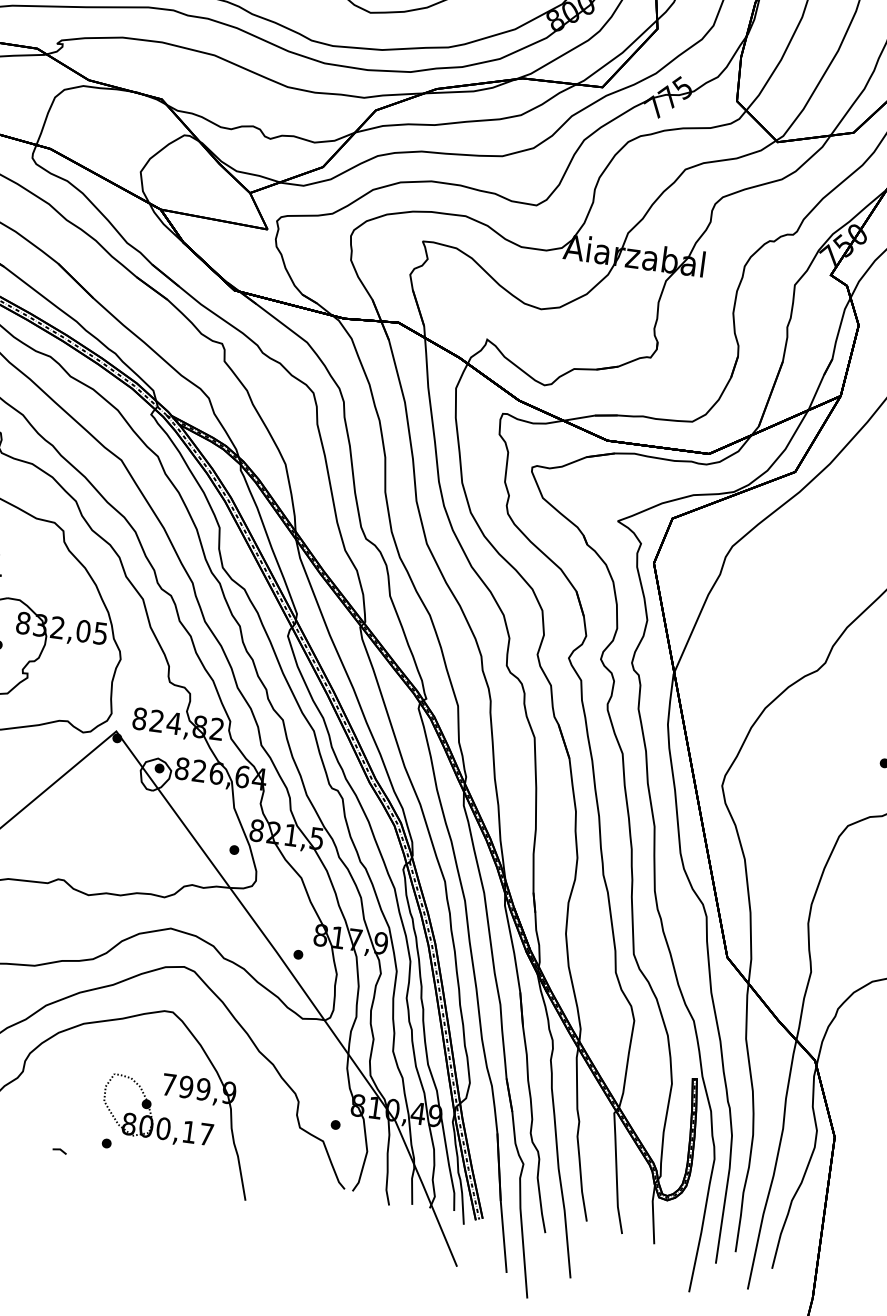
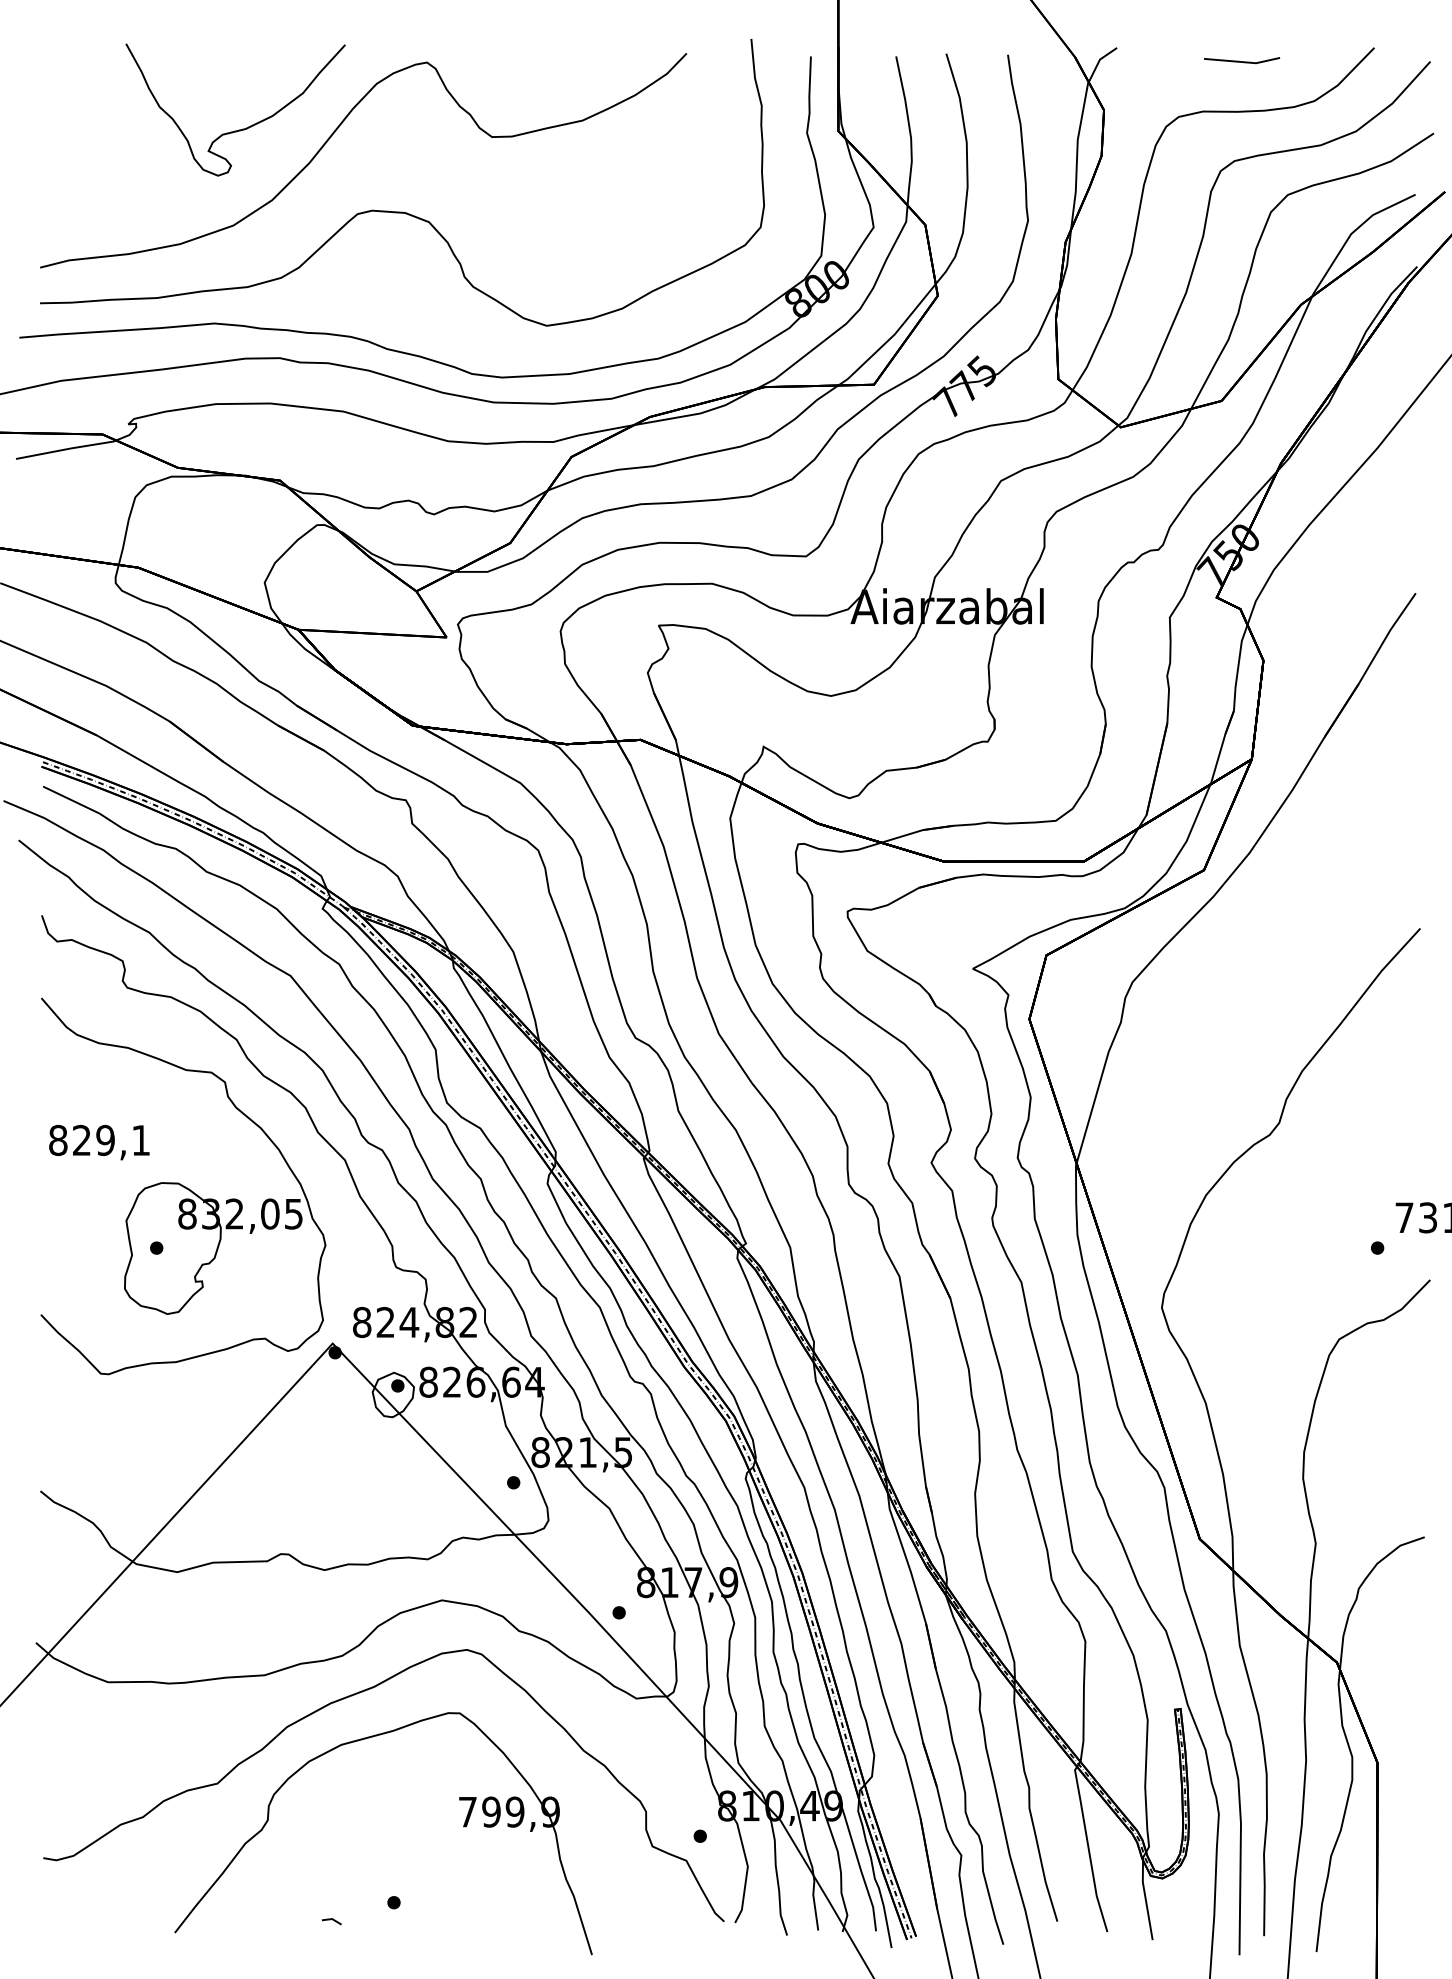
part: (162, 1117) -> (464, 1857), removed

